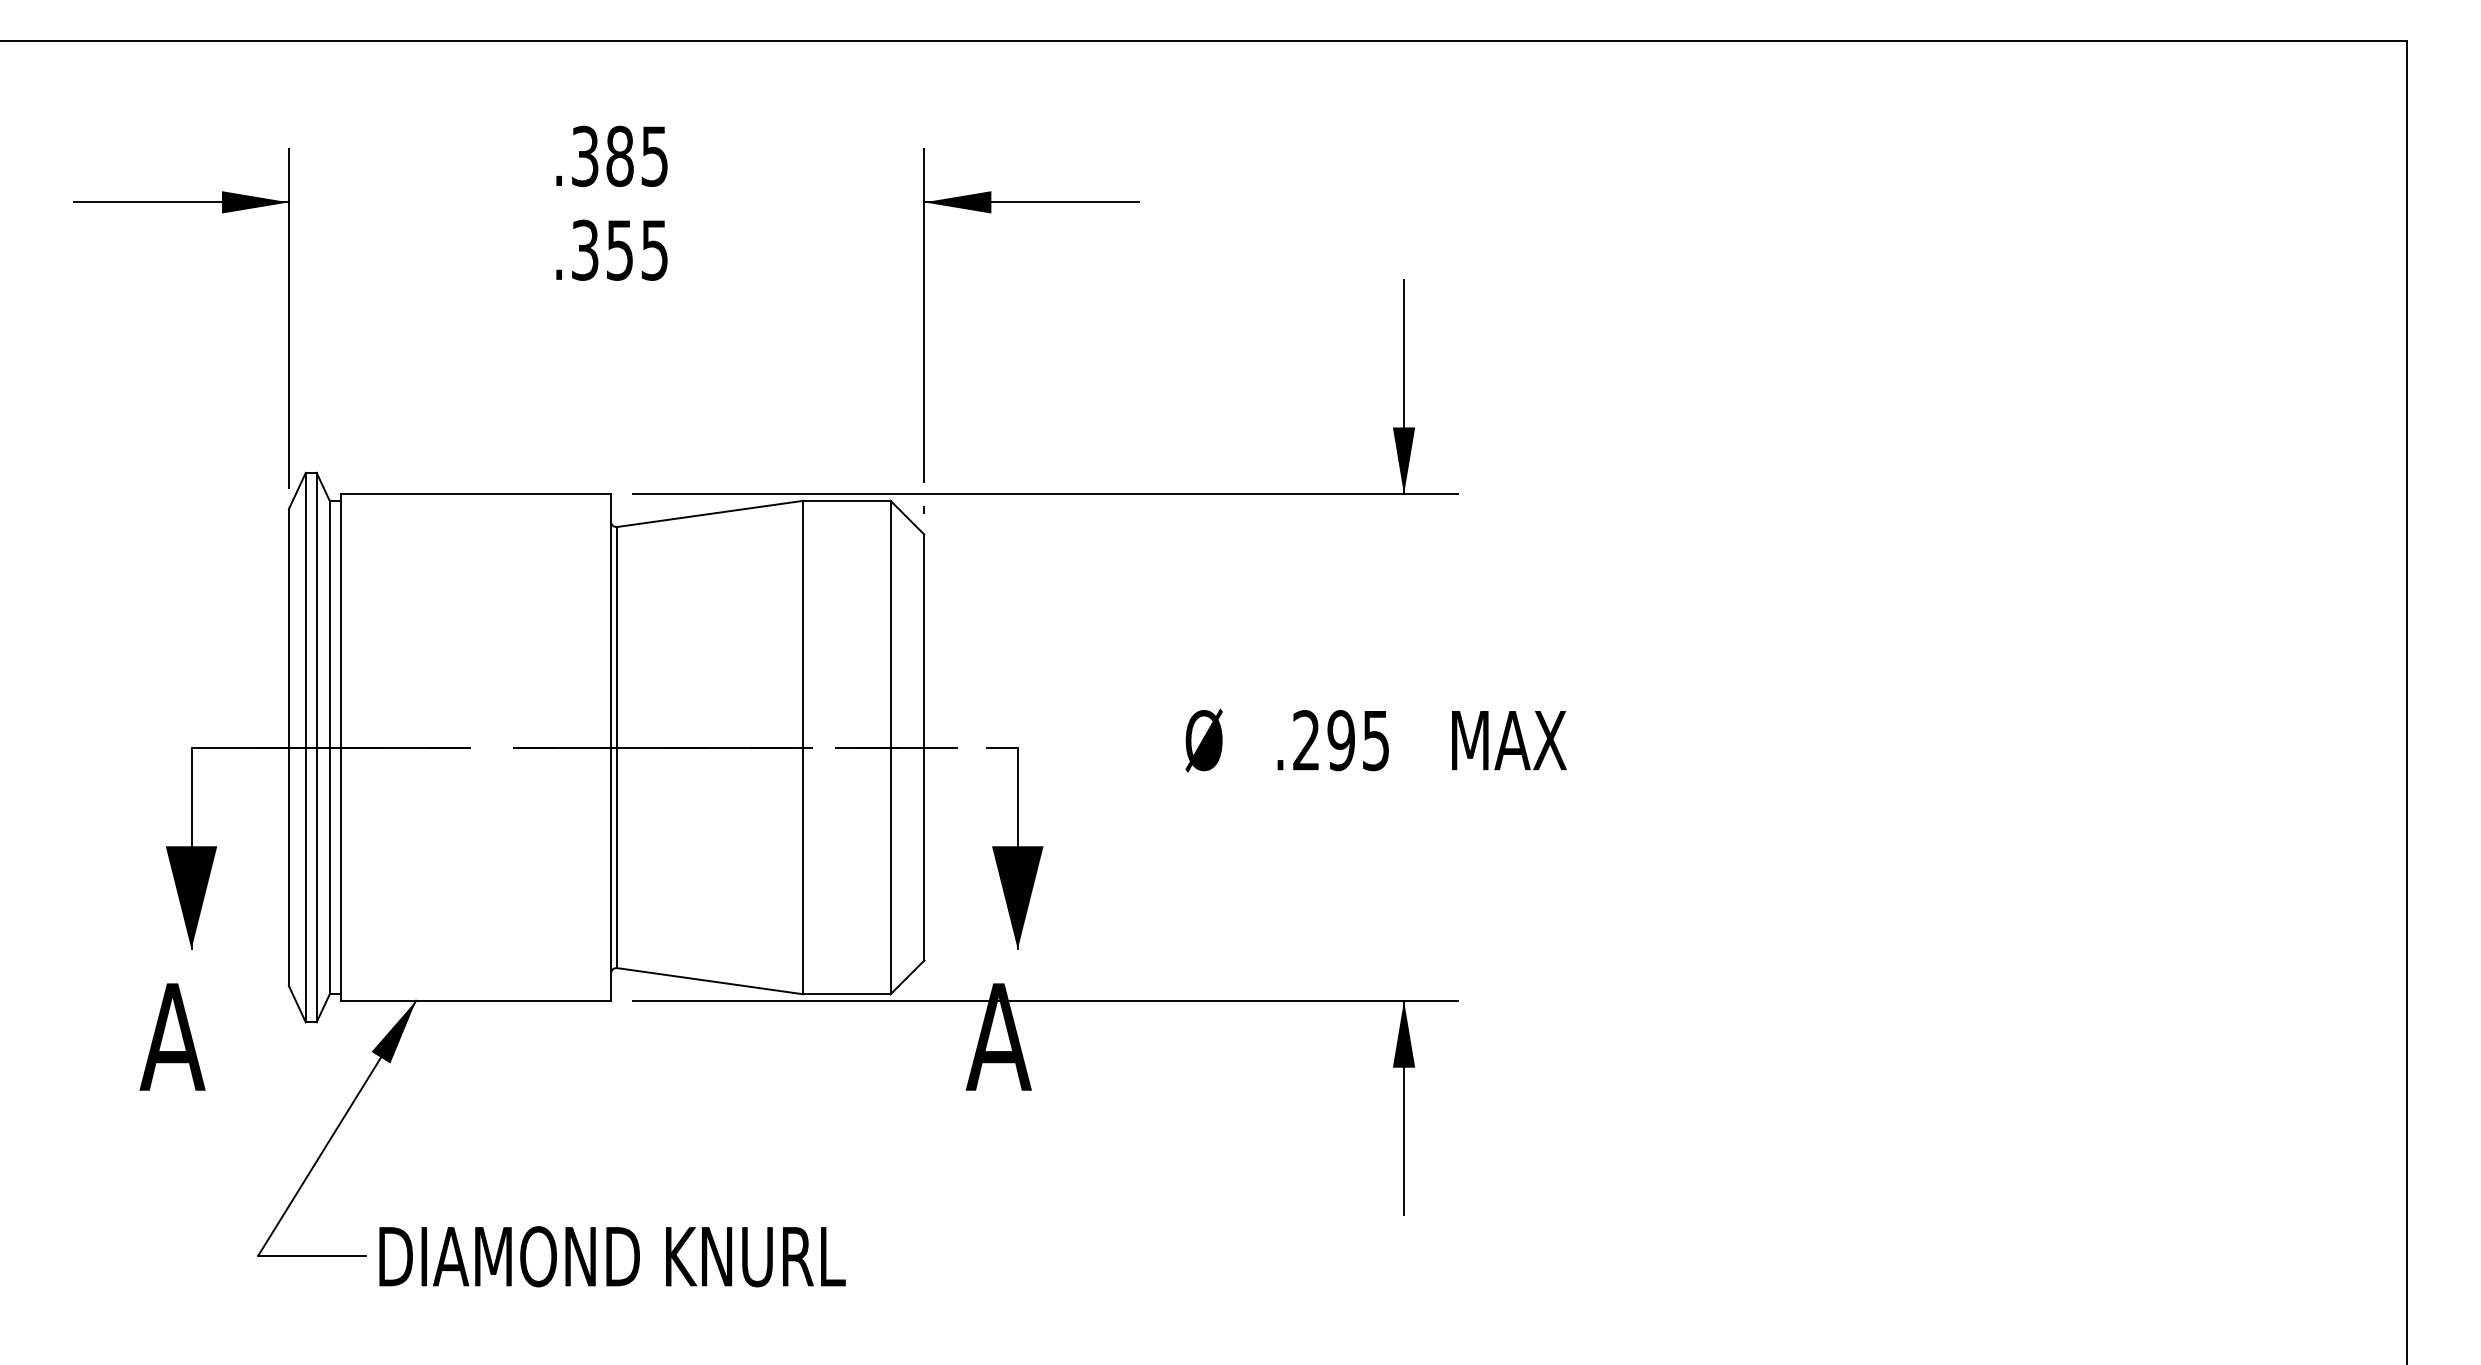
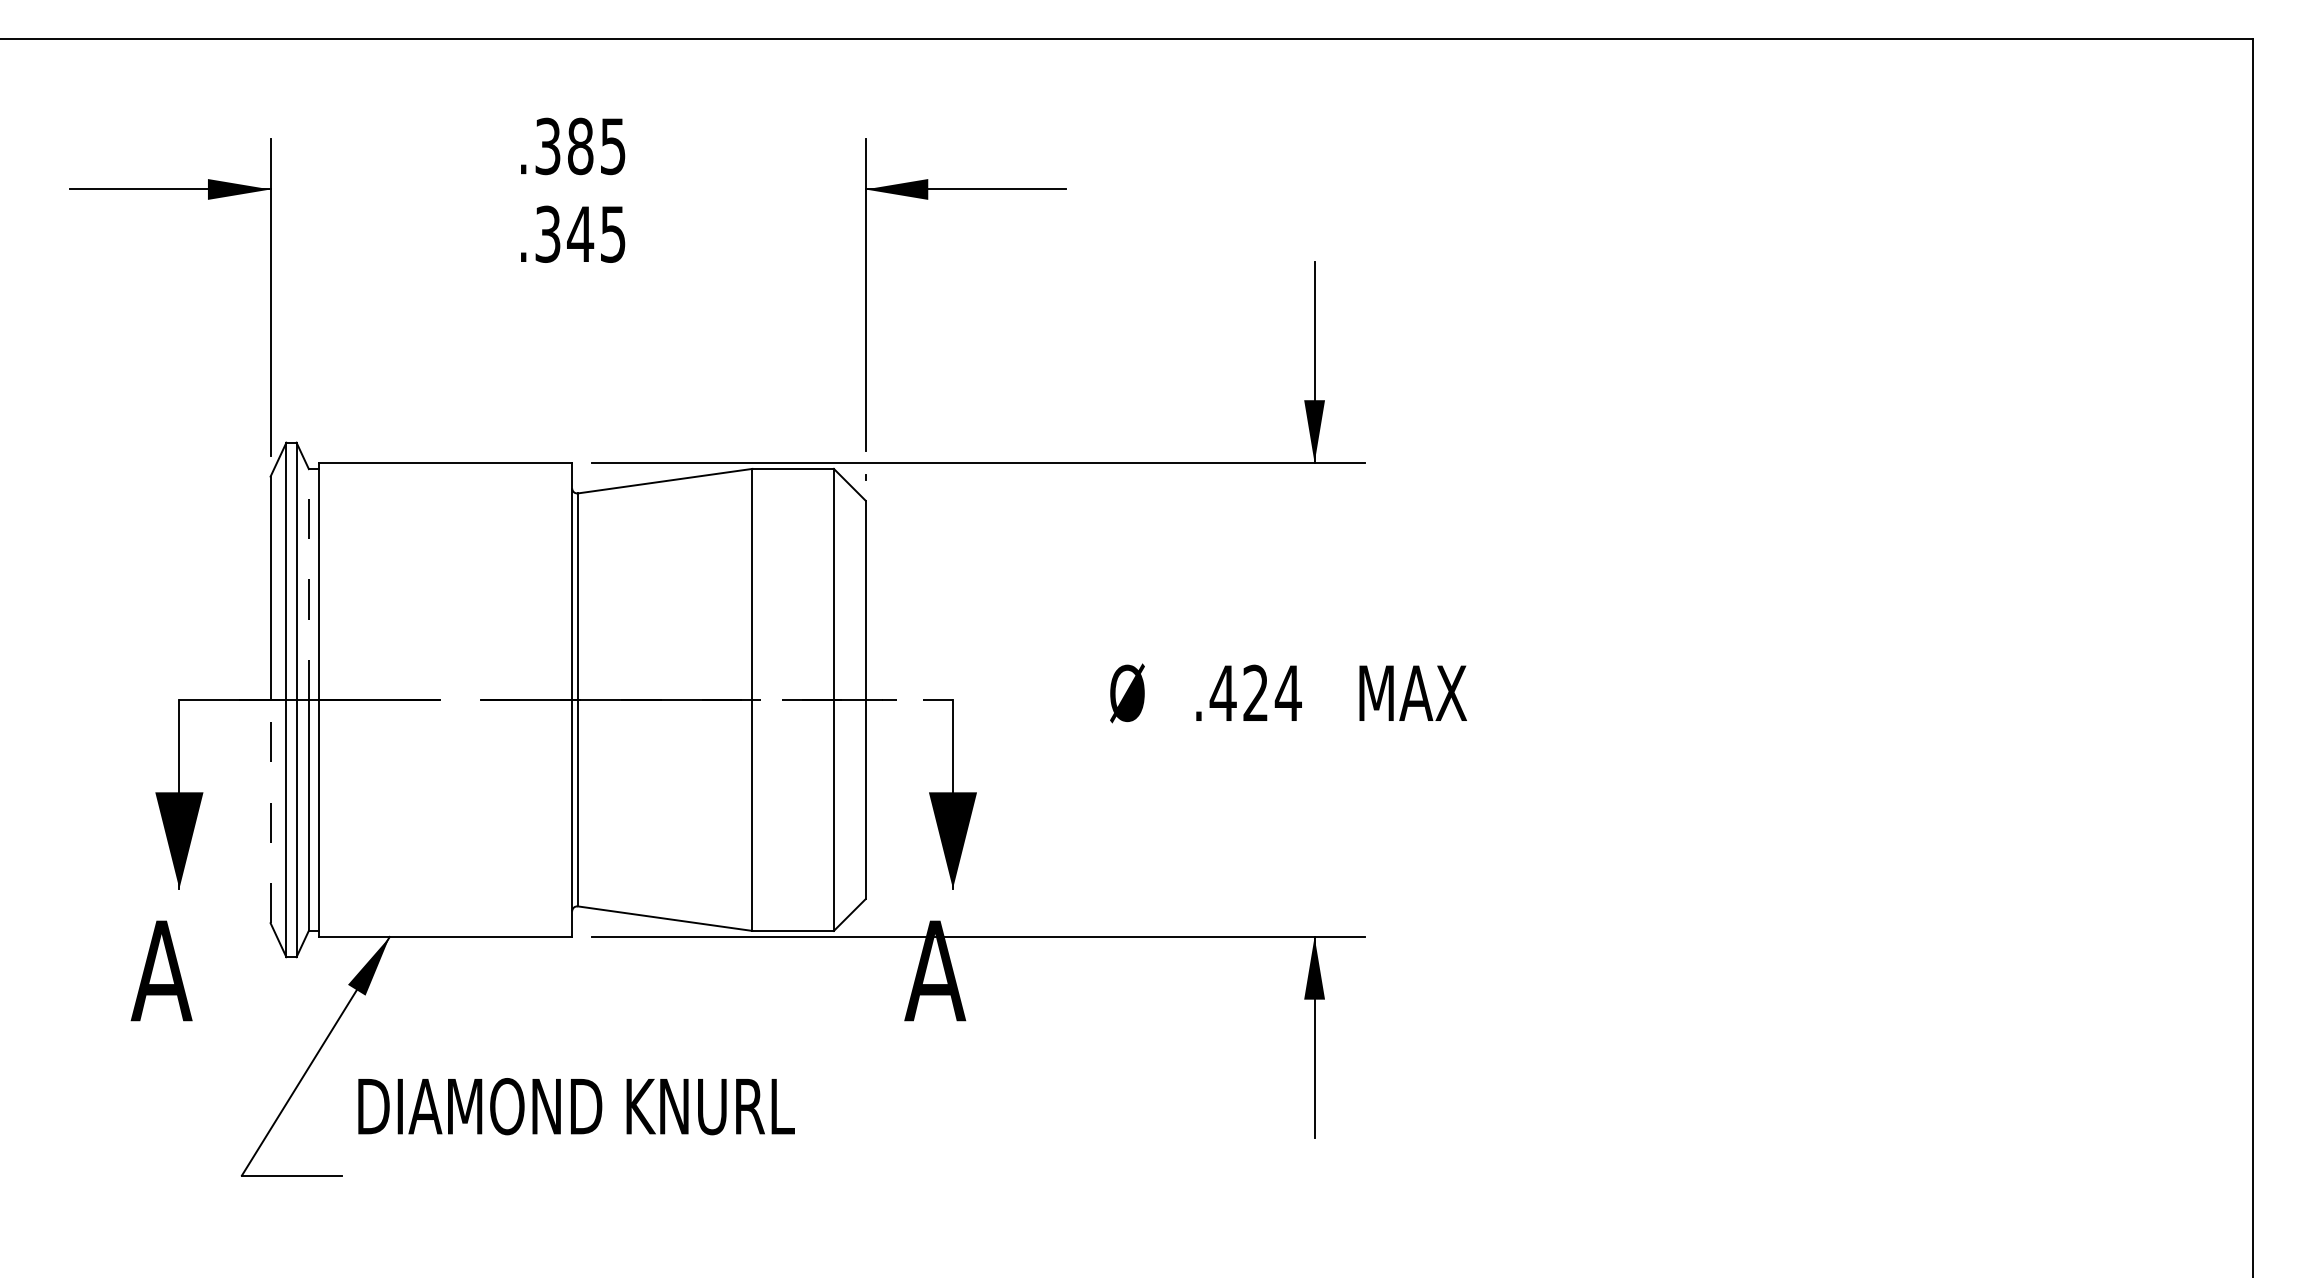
text: (619, 250) -> (580, 234), .355 -> .345
line: (329, 624) -> (308, 584), solid -> dashed
text: (1340, 740) -> (1255, 693), .295 -> .424
line: (288, 866) -> (270, 811), solid -> dashed
text: (612, 1256) -> (576, 1106), moved

